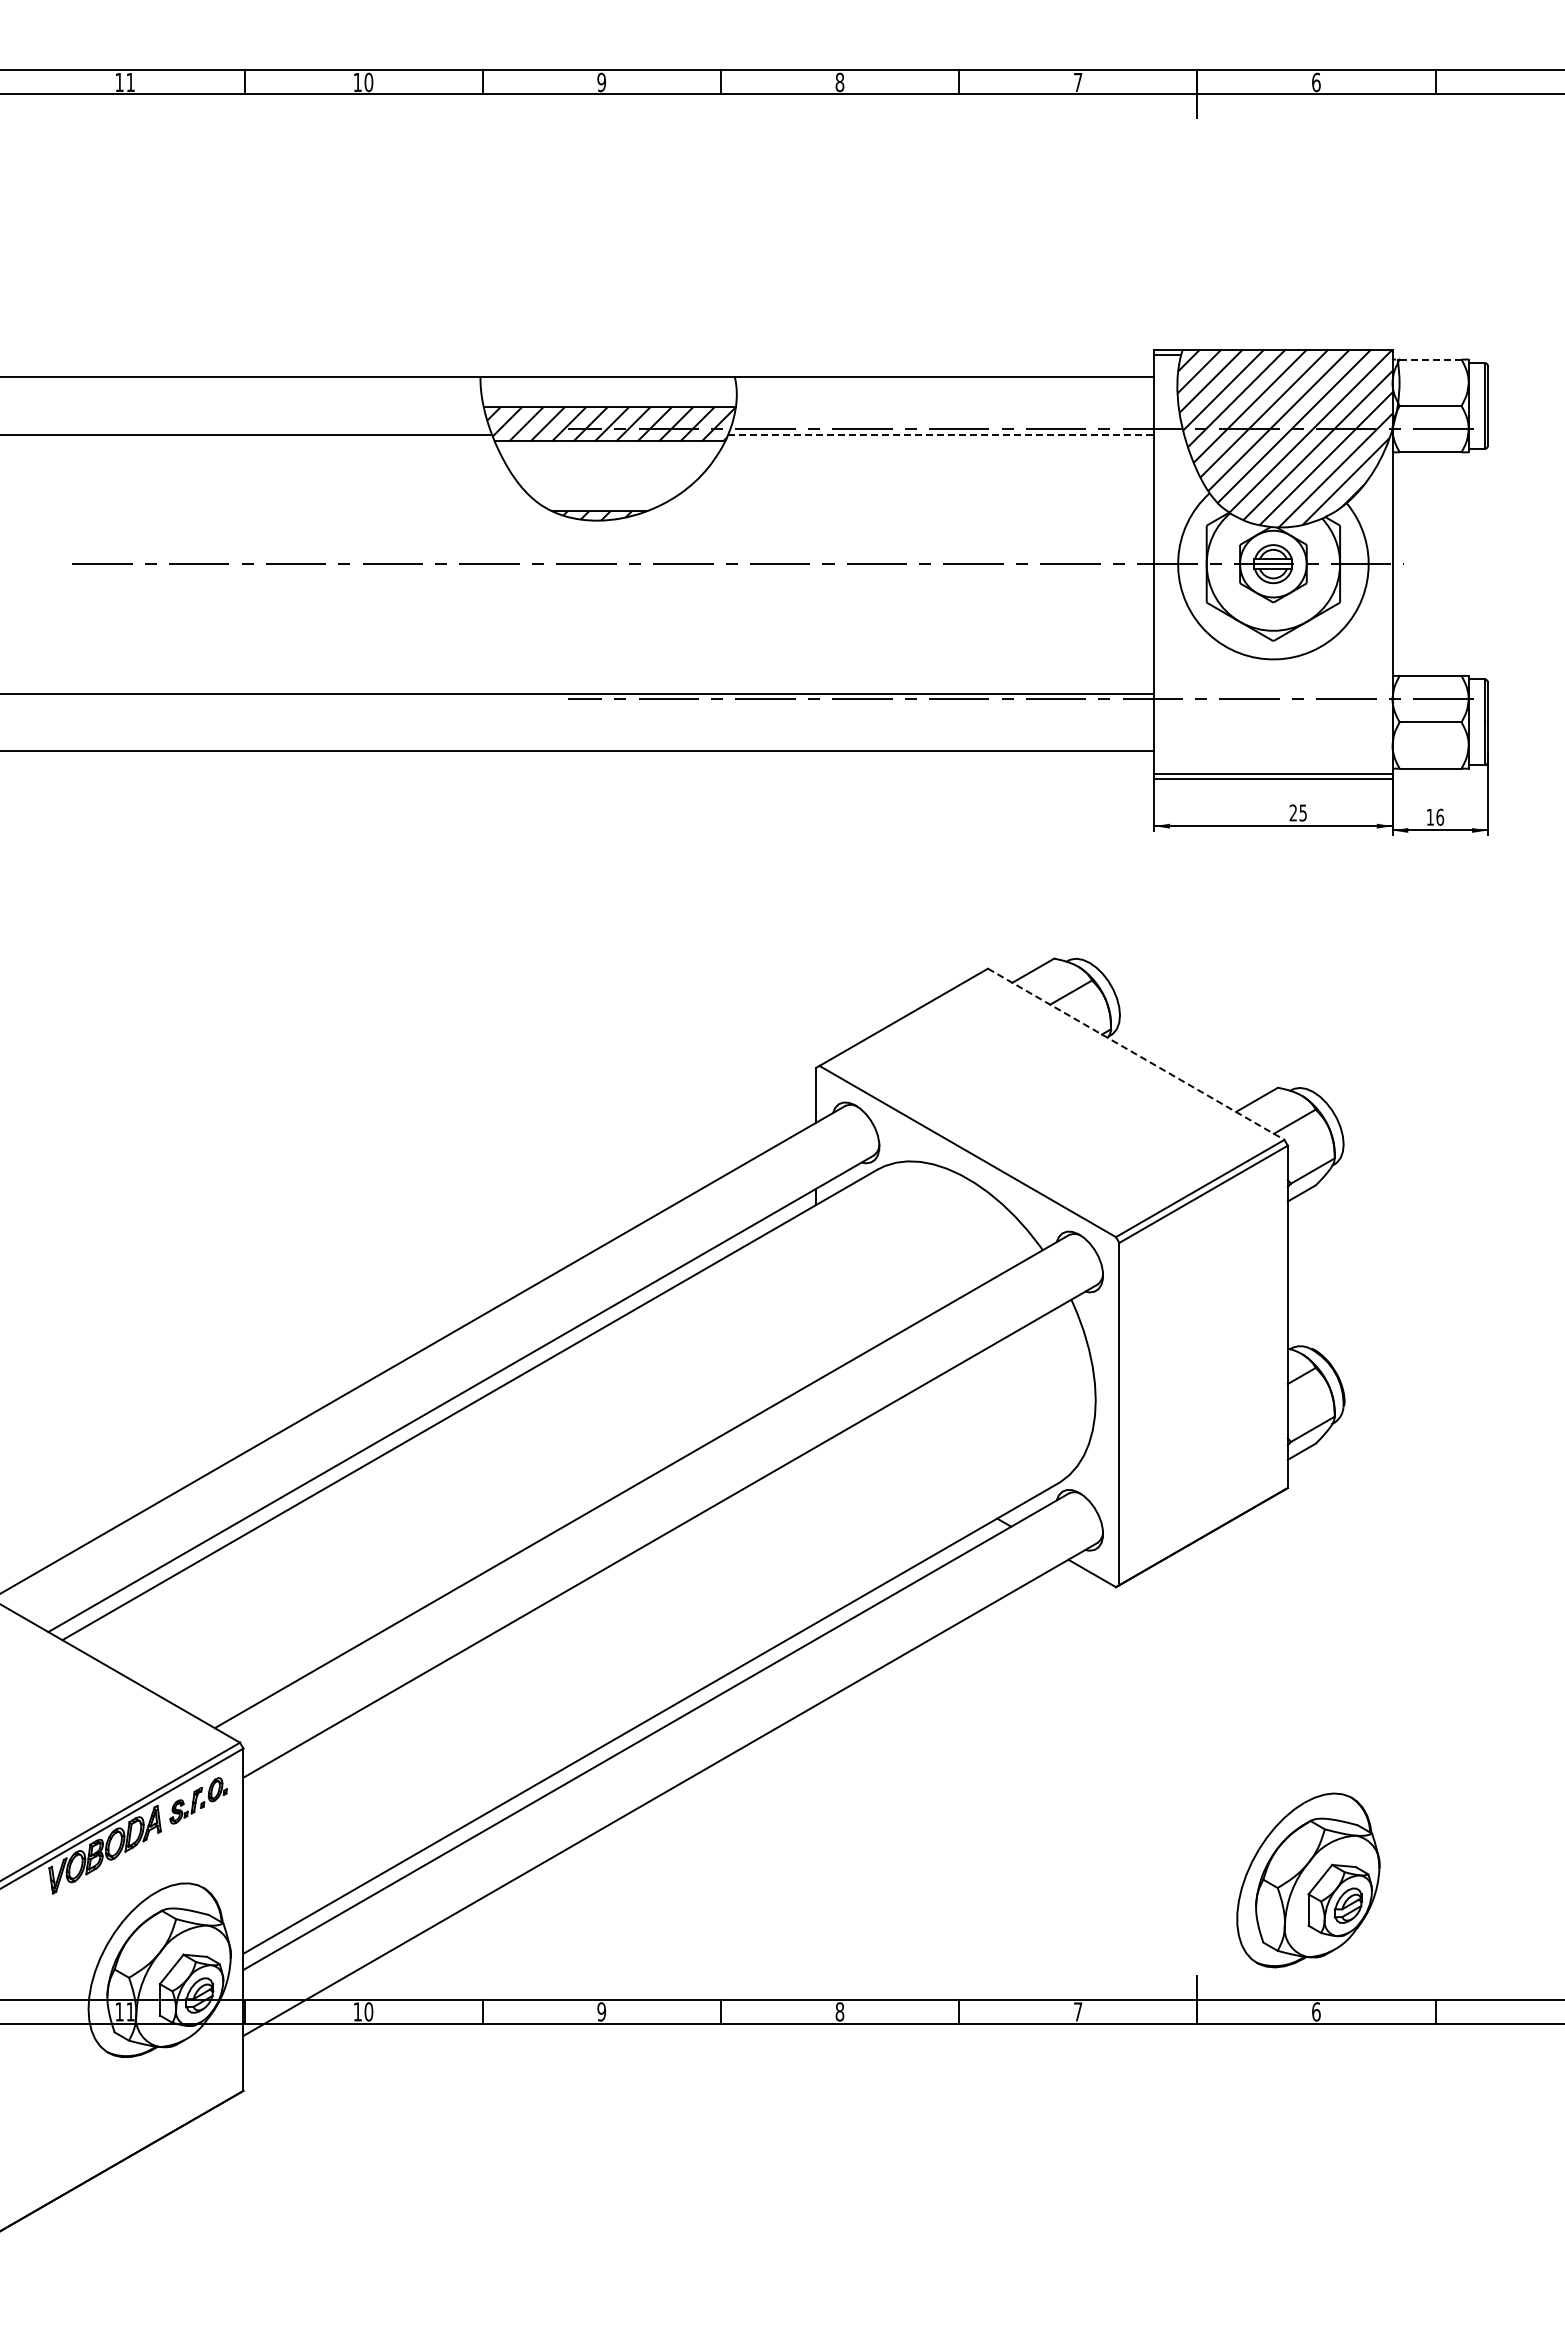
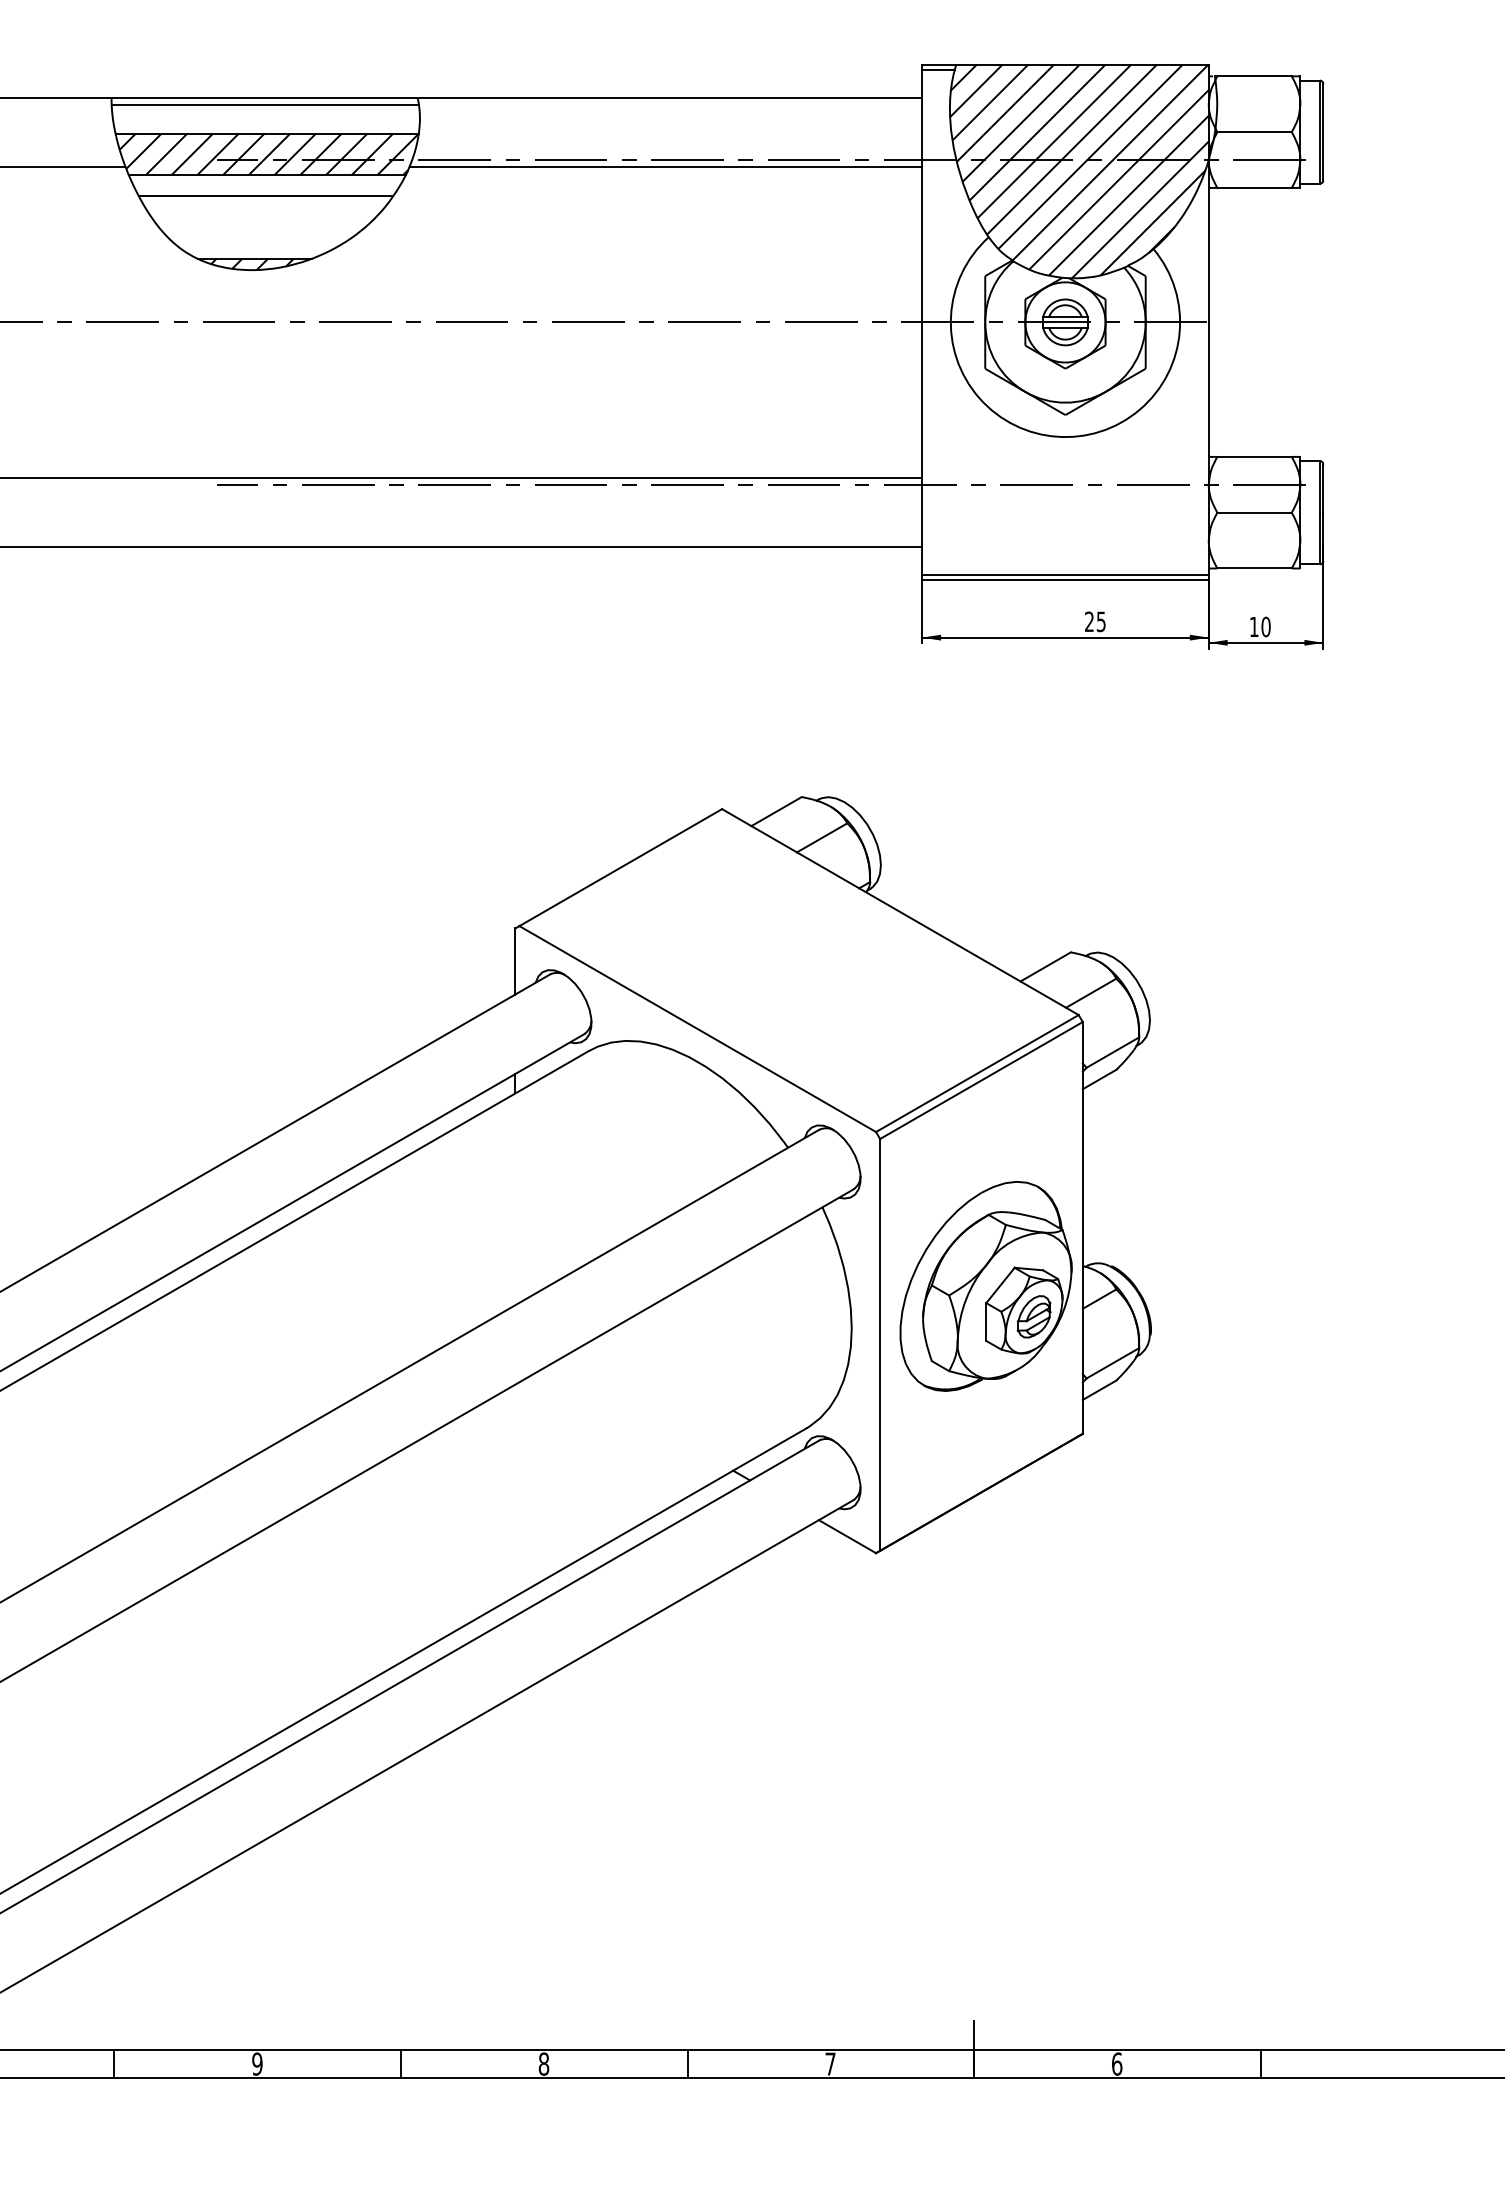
line: (1430, 359) -> (1254, 76), dashed -> solid
line: (607, 383) -> (264, 105), added
line: (941, 434) -> (666, 166), dashed -> solid
line: (608, 459) -> (265, 196), added
text: (1440, 816) -> (1266, 626), 16 -> 10
line: (1136, 1054) -> (900, 912), dashed -> solid
part: (1308, 1880) -> (986, 1286), moved

